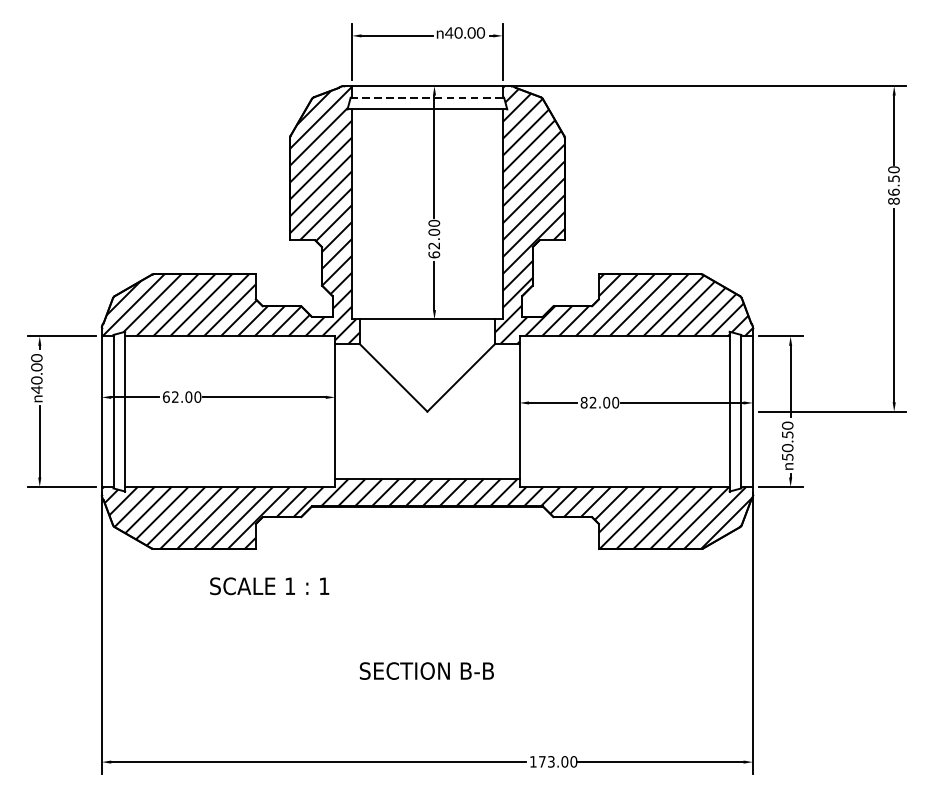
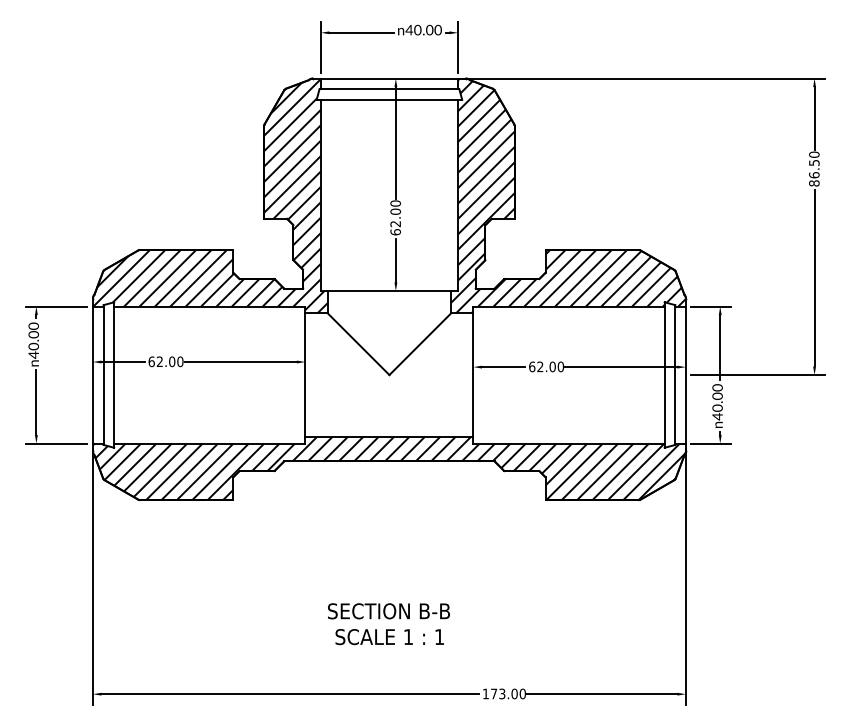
line: (427, 98) -> (389, 89), dashed -> solid
text: (584, 402) -> (532, 366), 82.00 -> 62.00
text: (787, 446) -> (717, 406), 50.50 -> 40.00
text: (269, 586) -> (389, 637), moved

